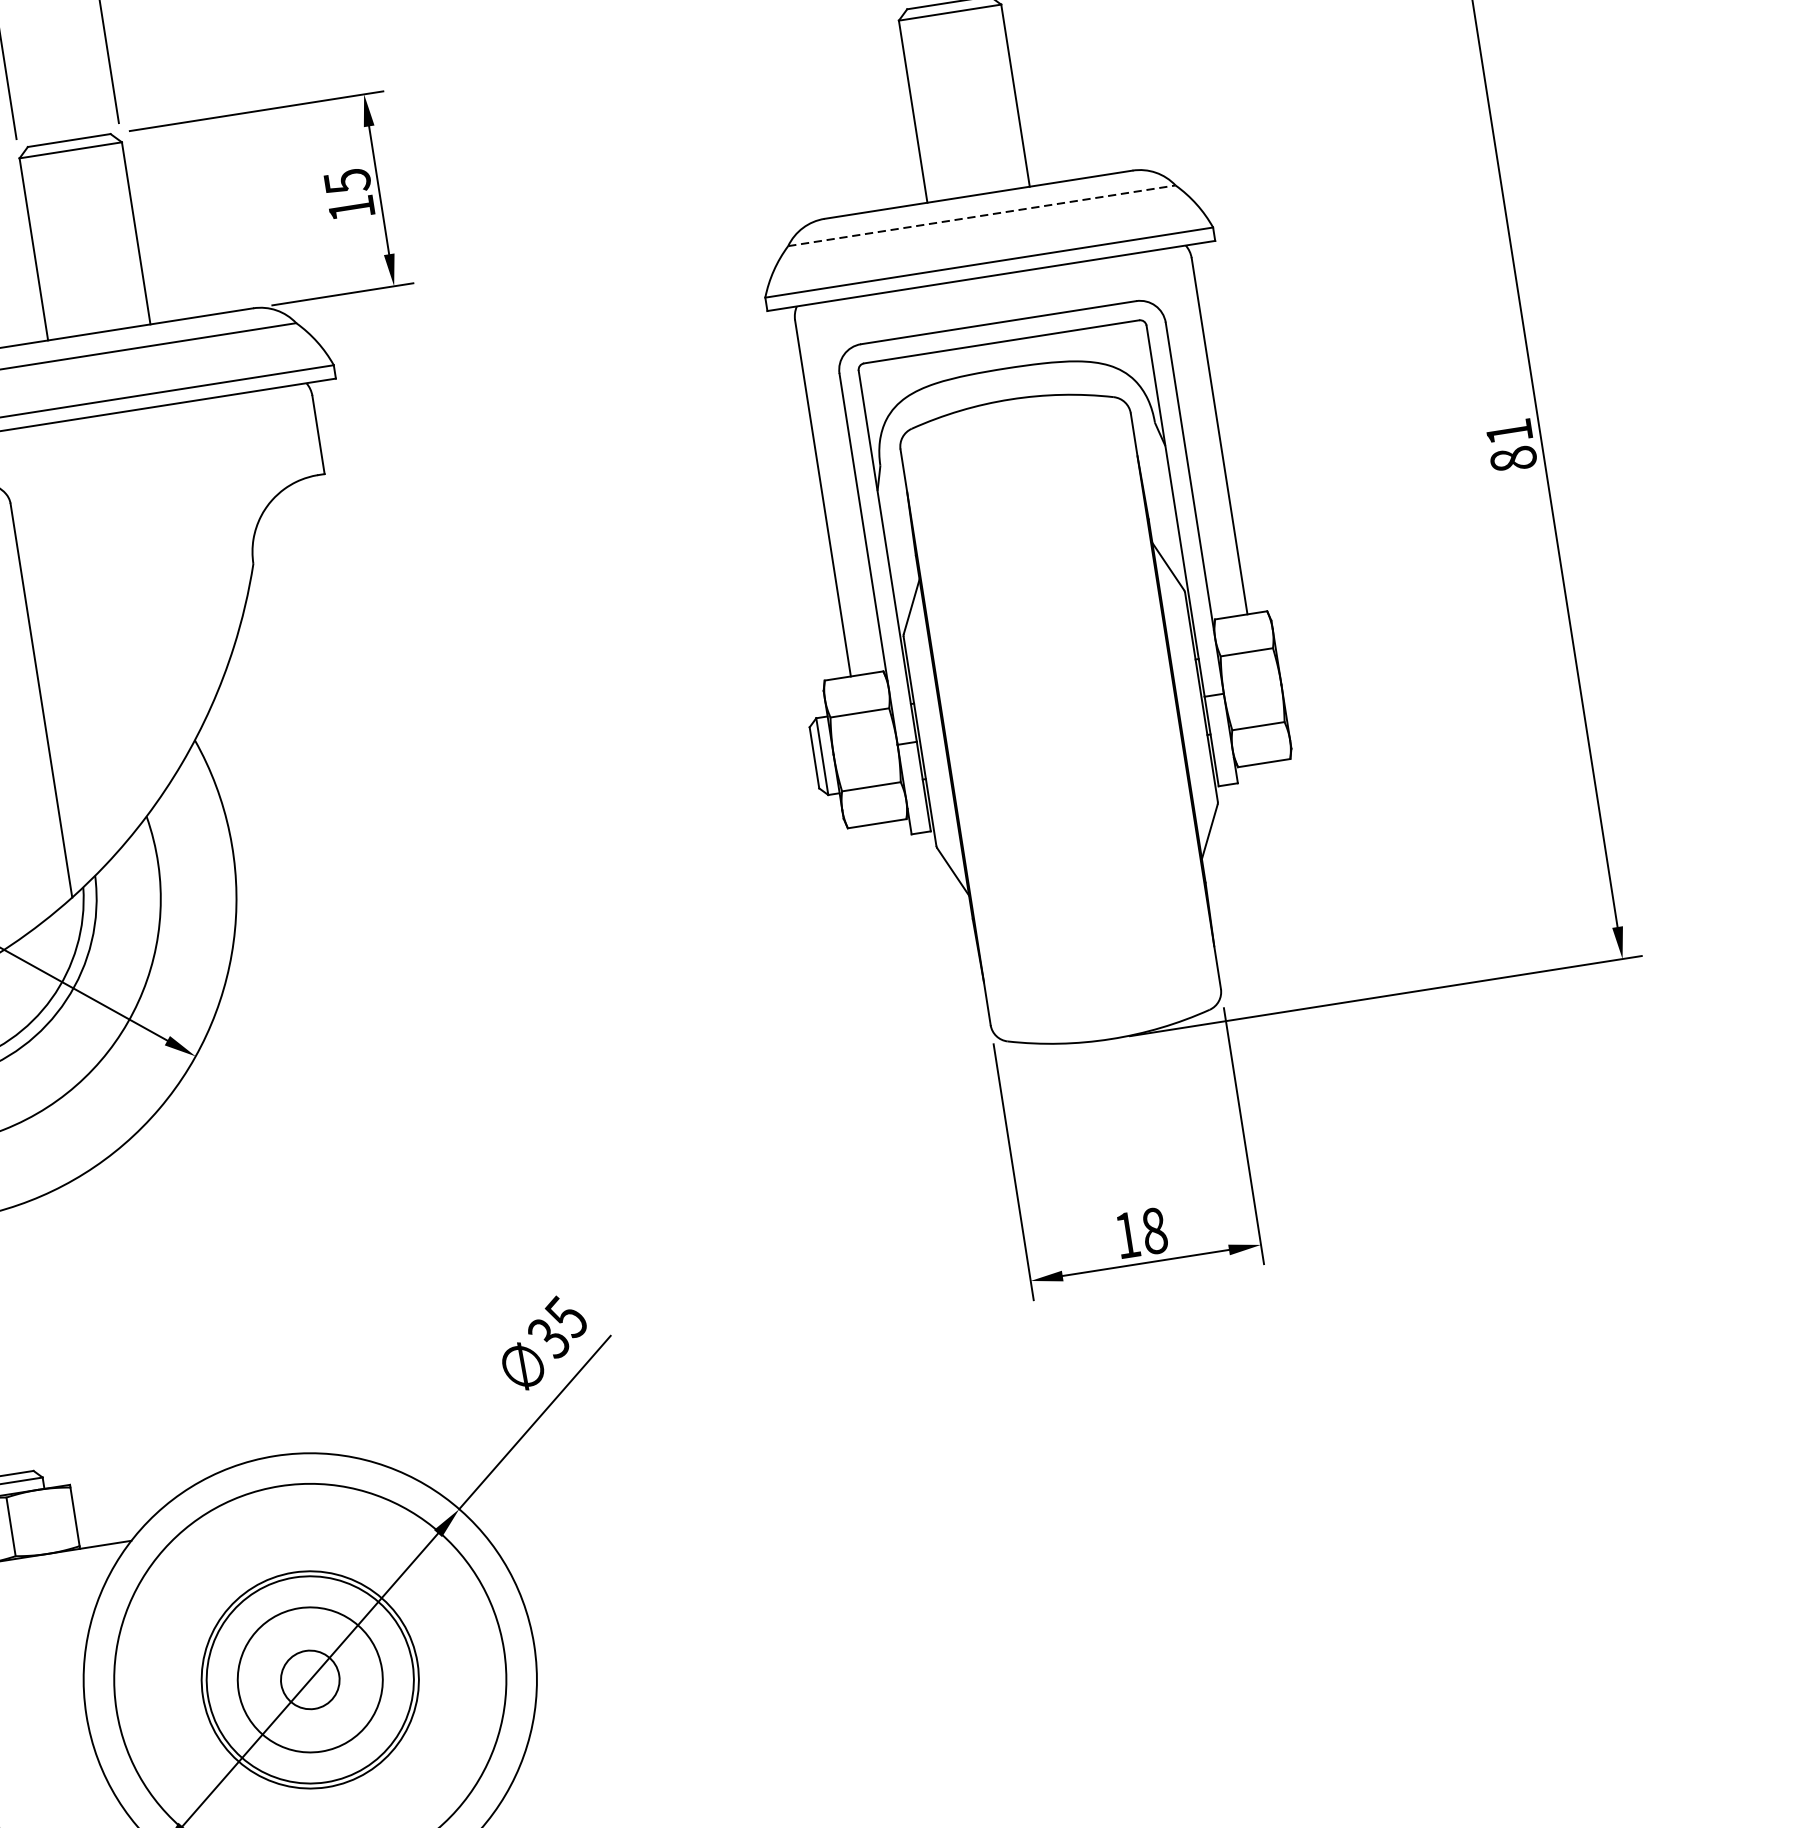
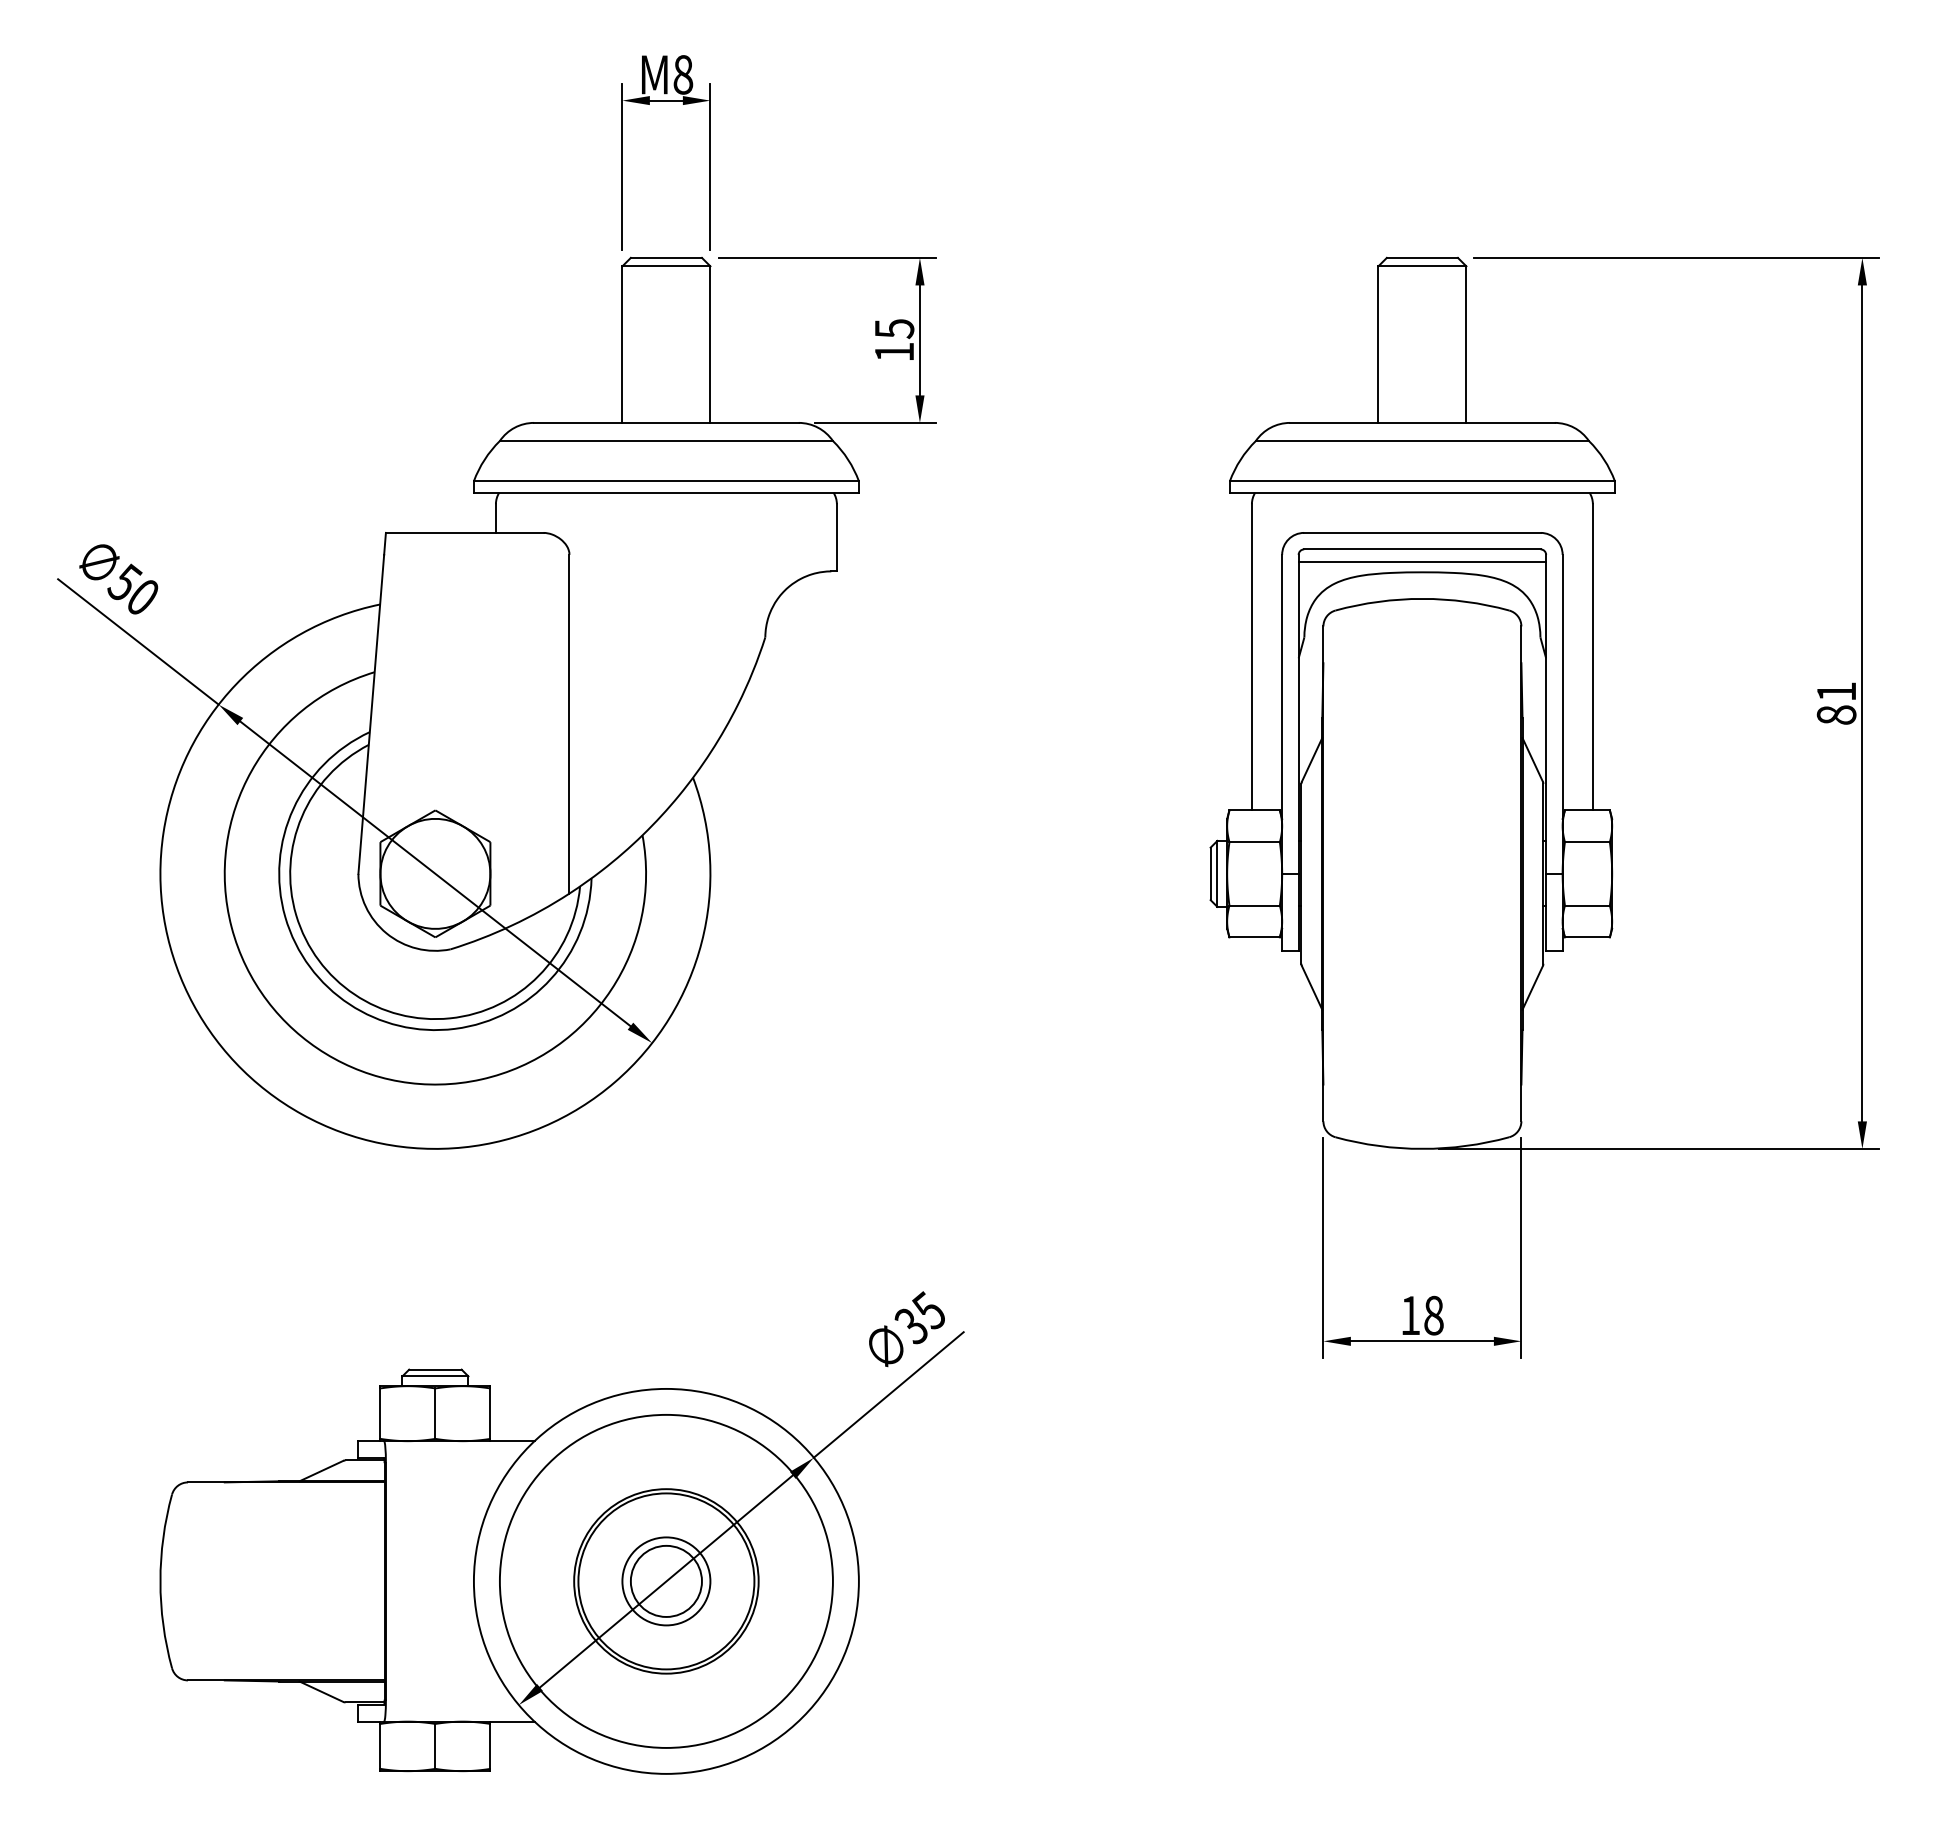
line: (982, 216) -> (1422, 441), dashed -> solid
line: (1004, 357) -> (1422, 562), added
circle: (309, 1679) -> (665, 1580), size x1.43
circle: (310, 1680) -> (666, 1581), size x0.71

